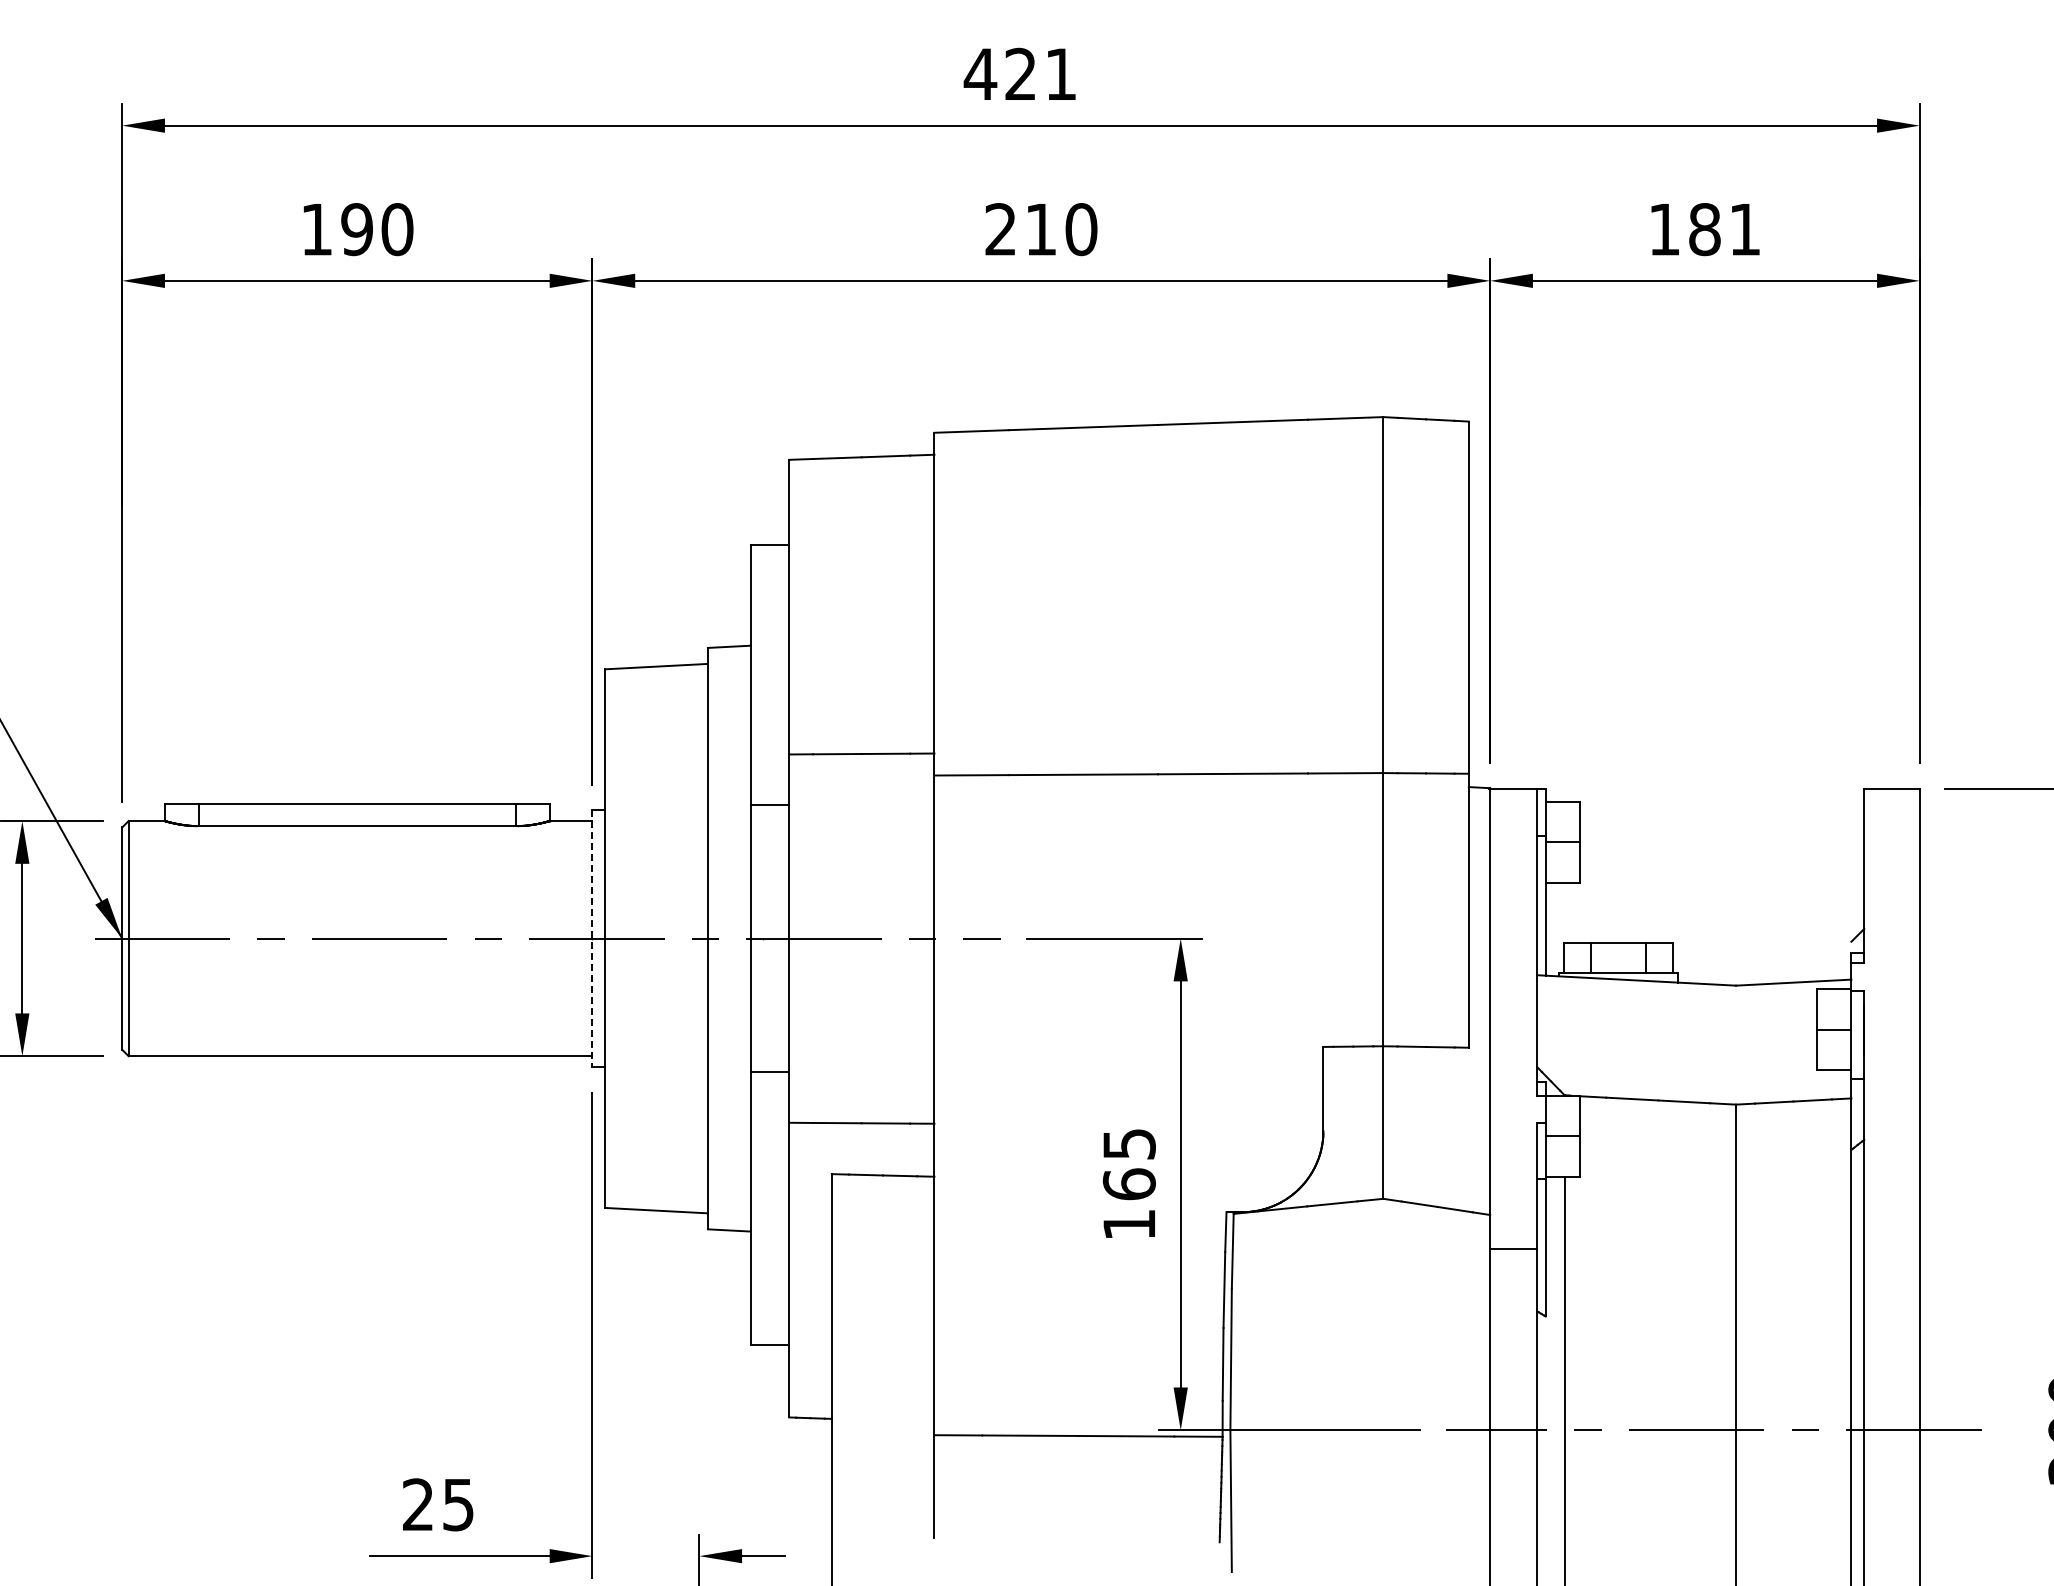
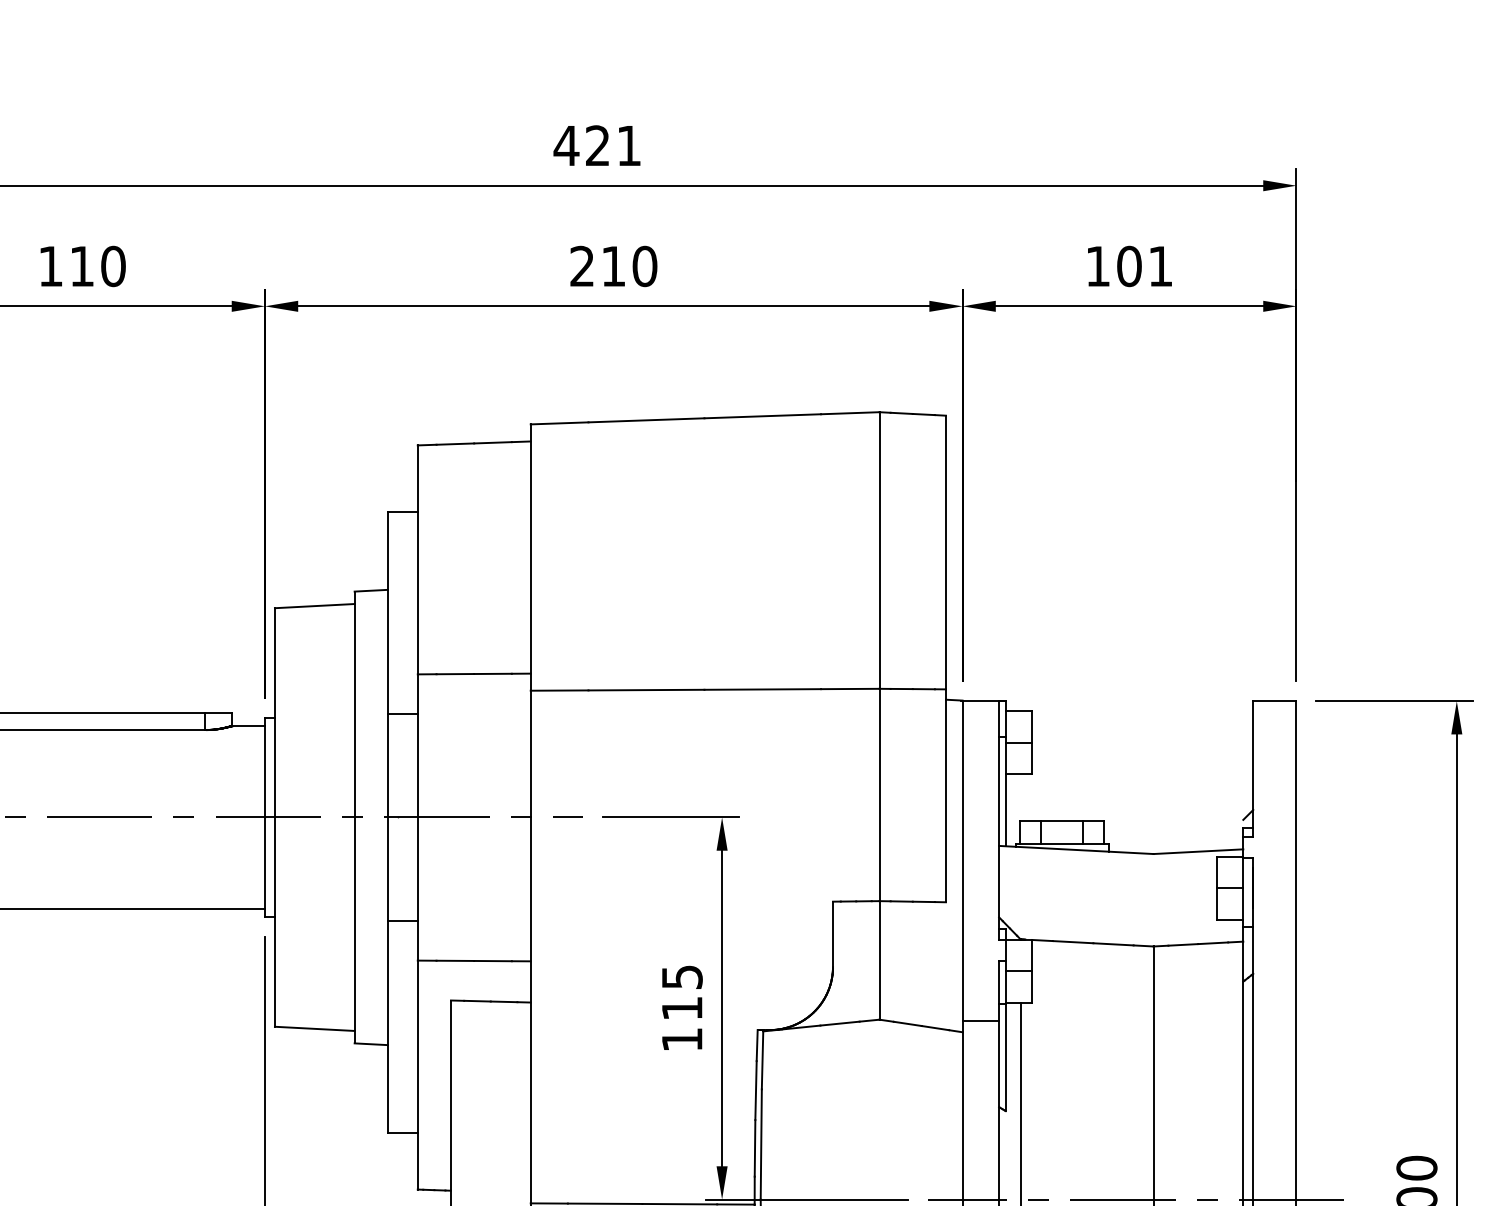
text: (356, 229) -> (81, 266), 190 -> 110
text: (1704, 229) -> (1129, 266), 181 -> 101
line: (592, 939) -> (264, 818), dashed -> solid
text: (1128, 1184) -> (681, 1008), 165 -> 115
line: (1513, 1249) -> (980, 1020), moved

